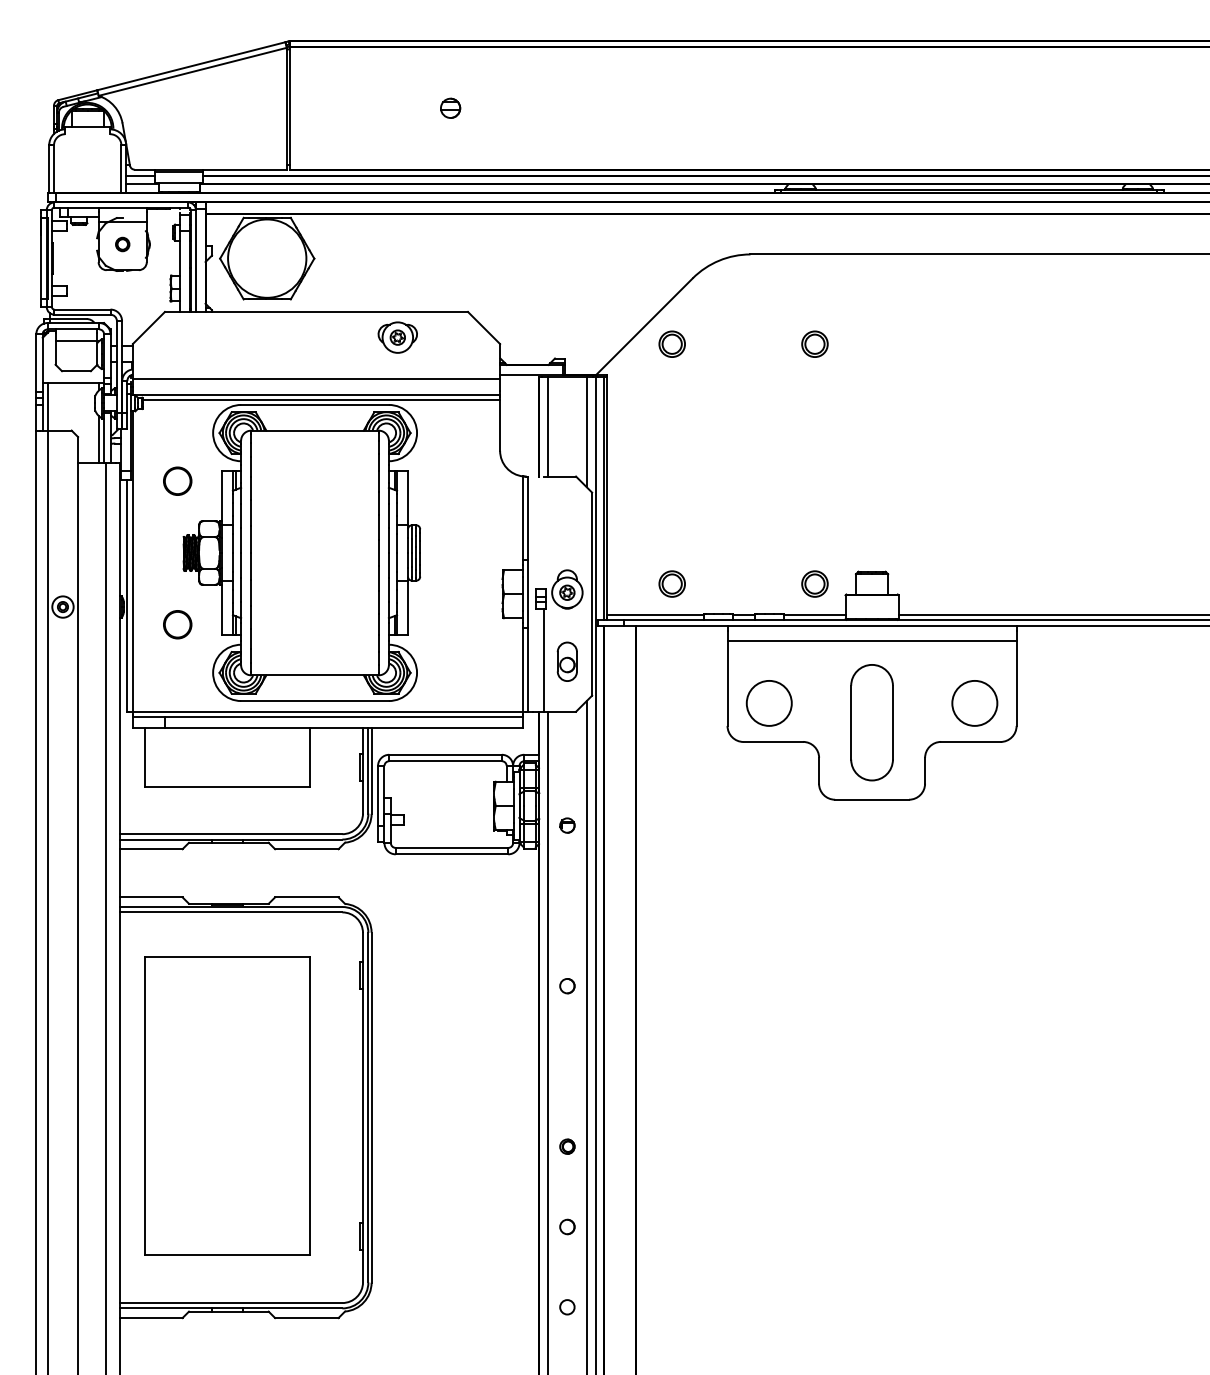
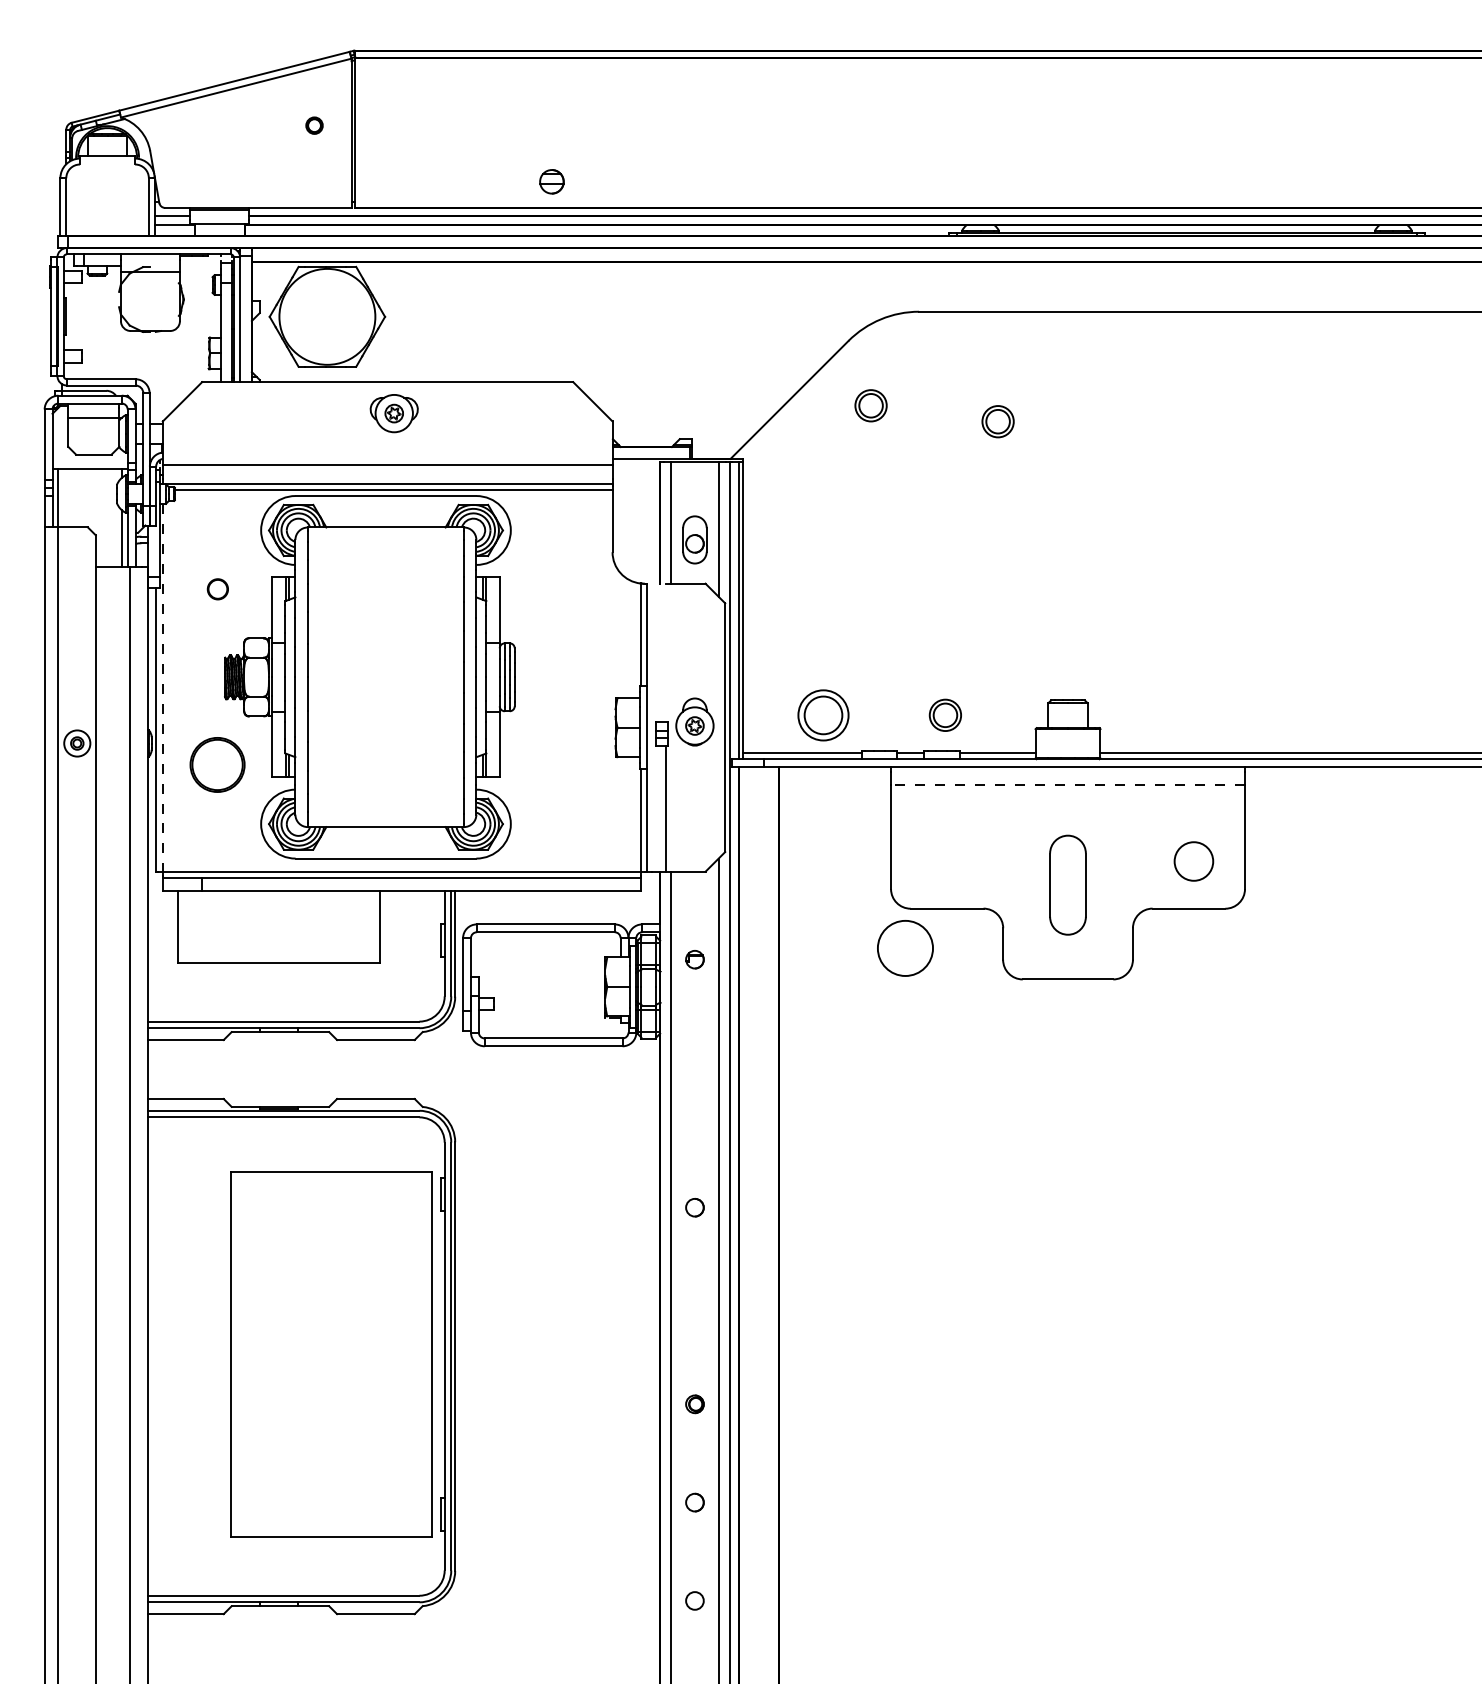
part: (450, 107) -> (551, 180), moved
part: (122, 244) -> (314, 125), moved
part: (397, 337) -> (393, 413), moved
part: (671, 343) -> (870, 404), moved
circle: (177, 480) -> (217, 588), size x0.6
line: (132, 562) -> (162, 688), solid -> dashed
part: (671, 583) -> (822, 714), size x1.6
part: (814, 583) -> (944, 714), moved
circle: (177, 624) -> (217, 764), size x1.6
line: (872, 640) -> (1068, 784), solid -> dashed
part: (566, 661) -> (693, 539), moved
circle: (768, 703) -> (904, 948), moved
circle: (974, 703) -> (1193, 861), size x0.7
part: (871, 722) -> (1067, 884), size x0.7
part: (567, 825) -> (695, 959), moved
part: (227, 1105) -> (331, 1353), moved

